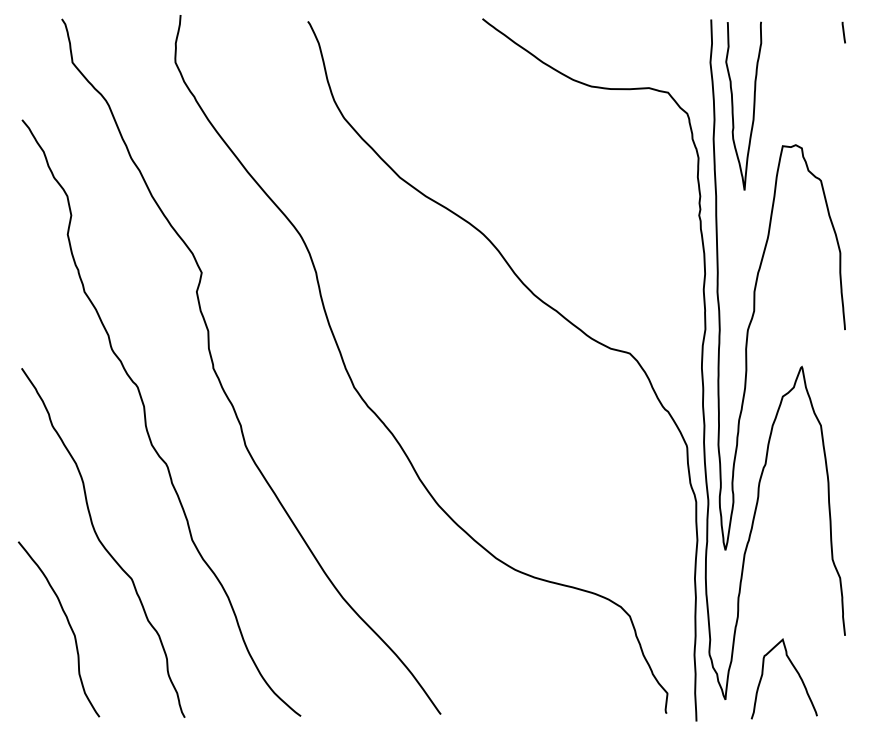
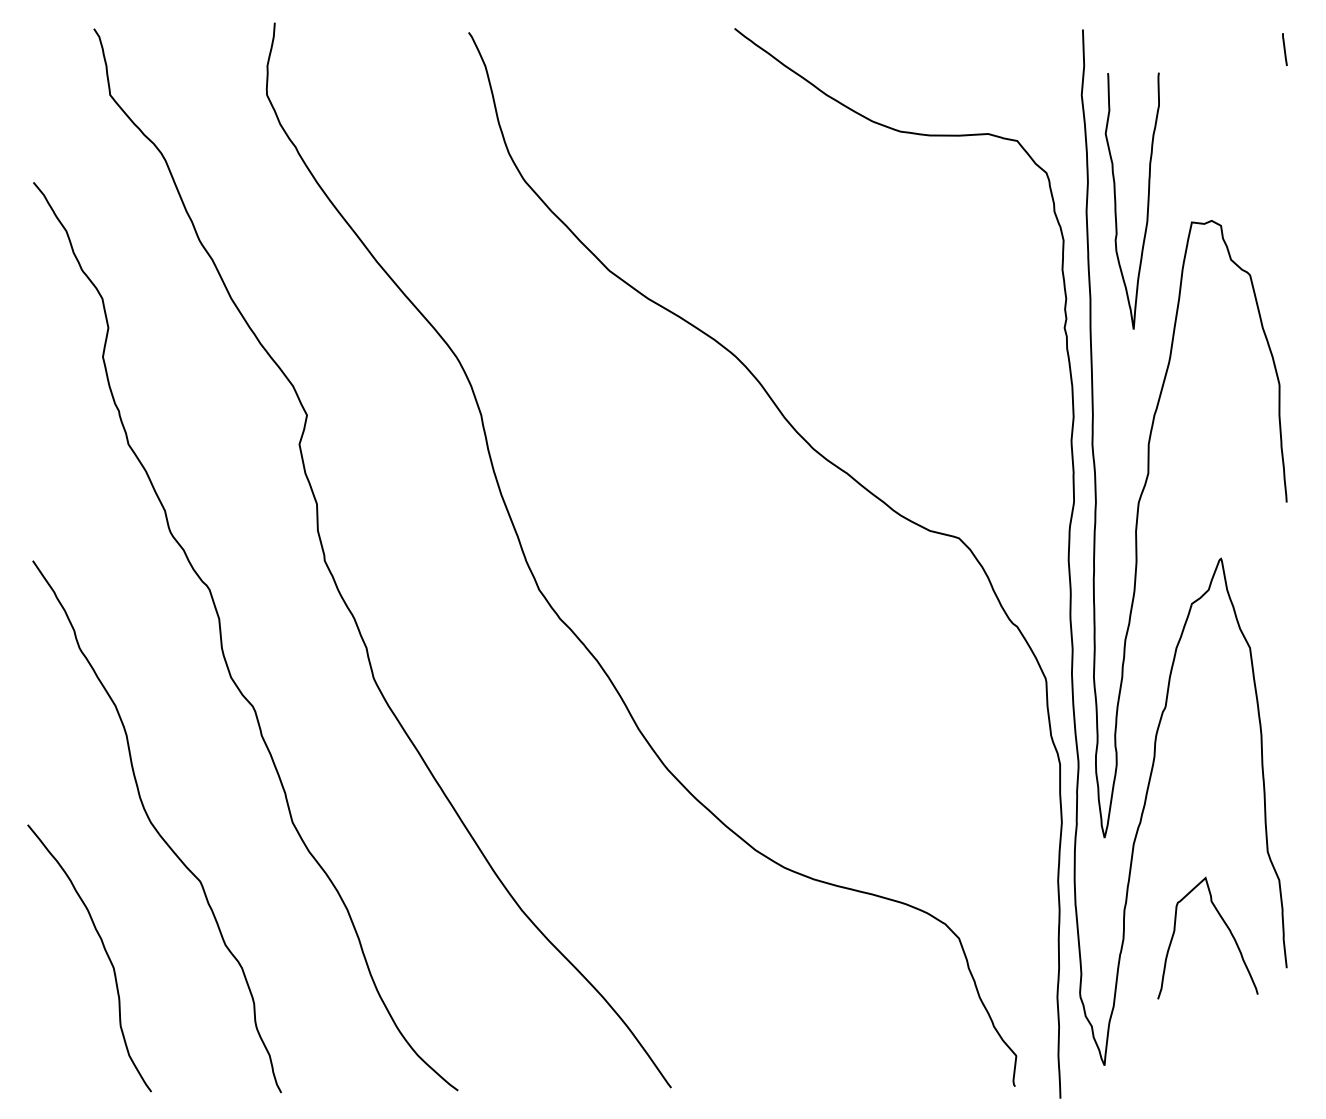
curve: (733, 105) -> (1116, 200), moved
curve: (794, 669) -> (1223, 923), moved

